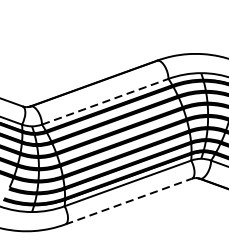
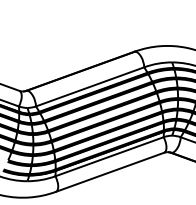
line: (105, 101) -> (90, 86), dashed -> solid
line: (129, 201) -> (110, 172), dashed -> solid

